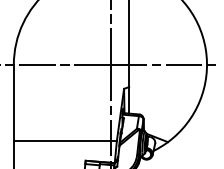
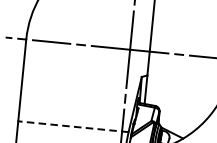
line: (65, 141) -> (73, 127), solid -> dashed

